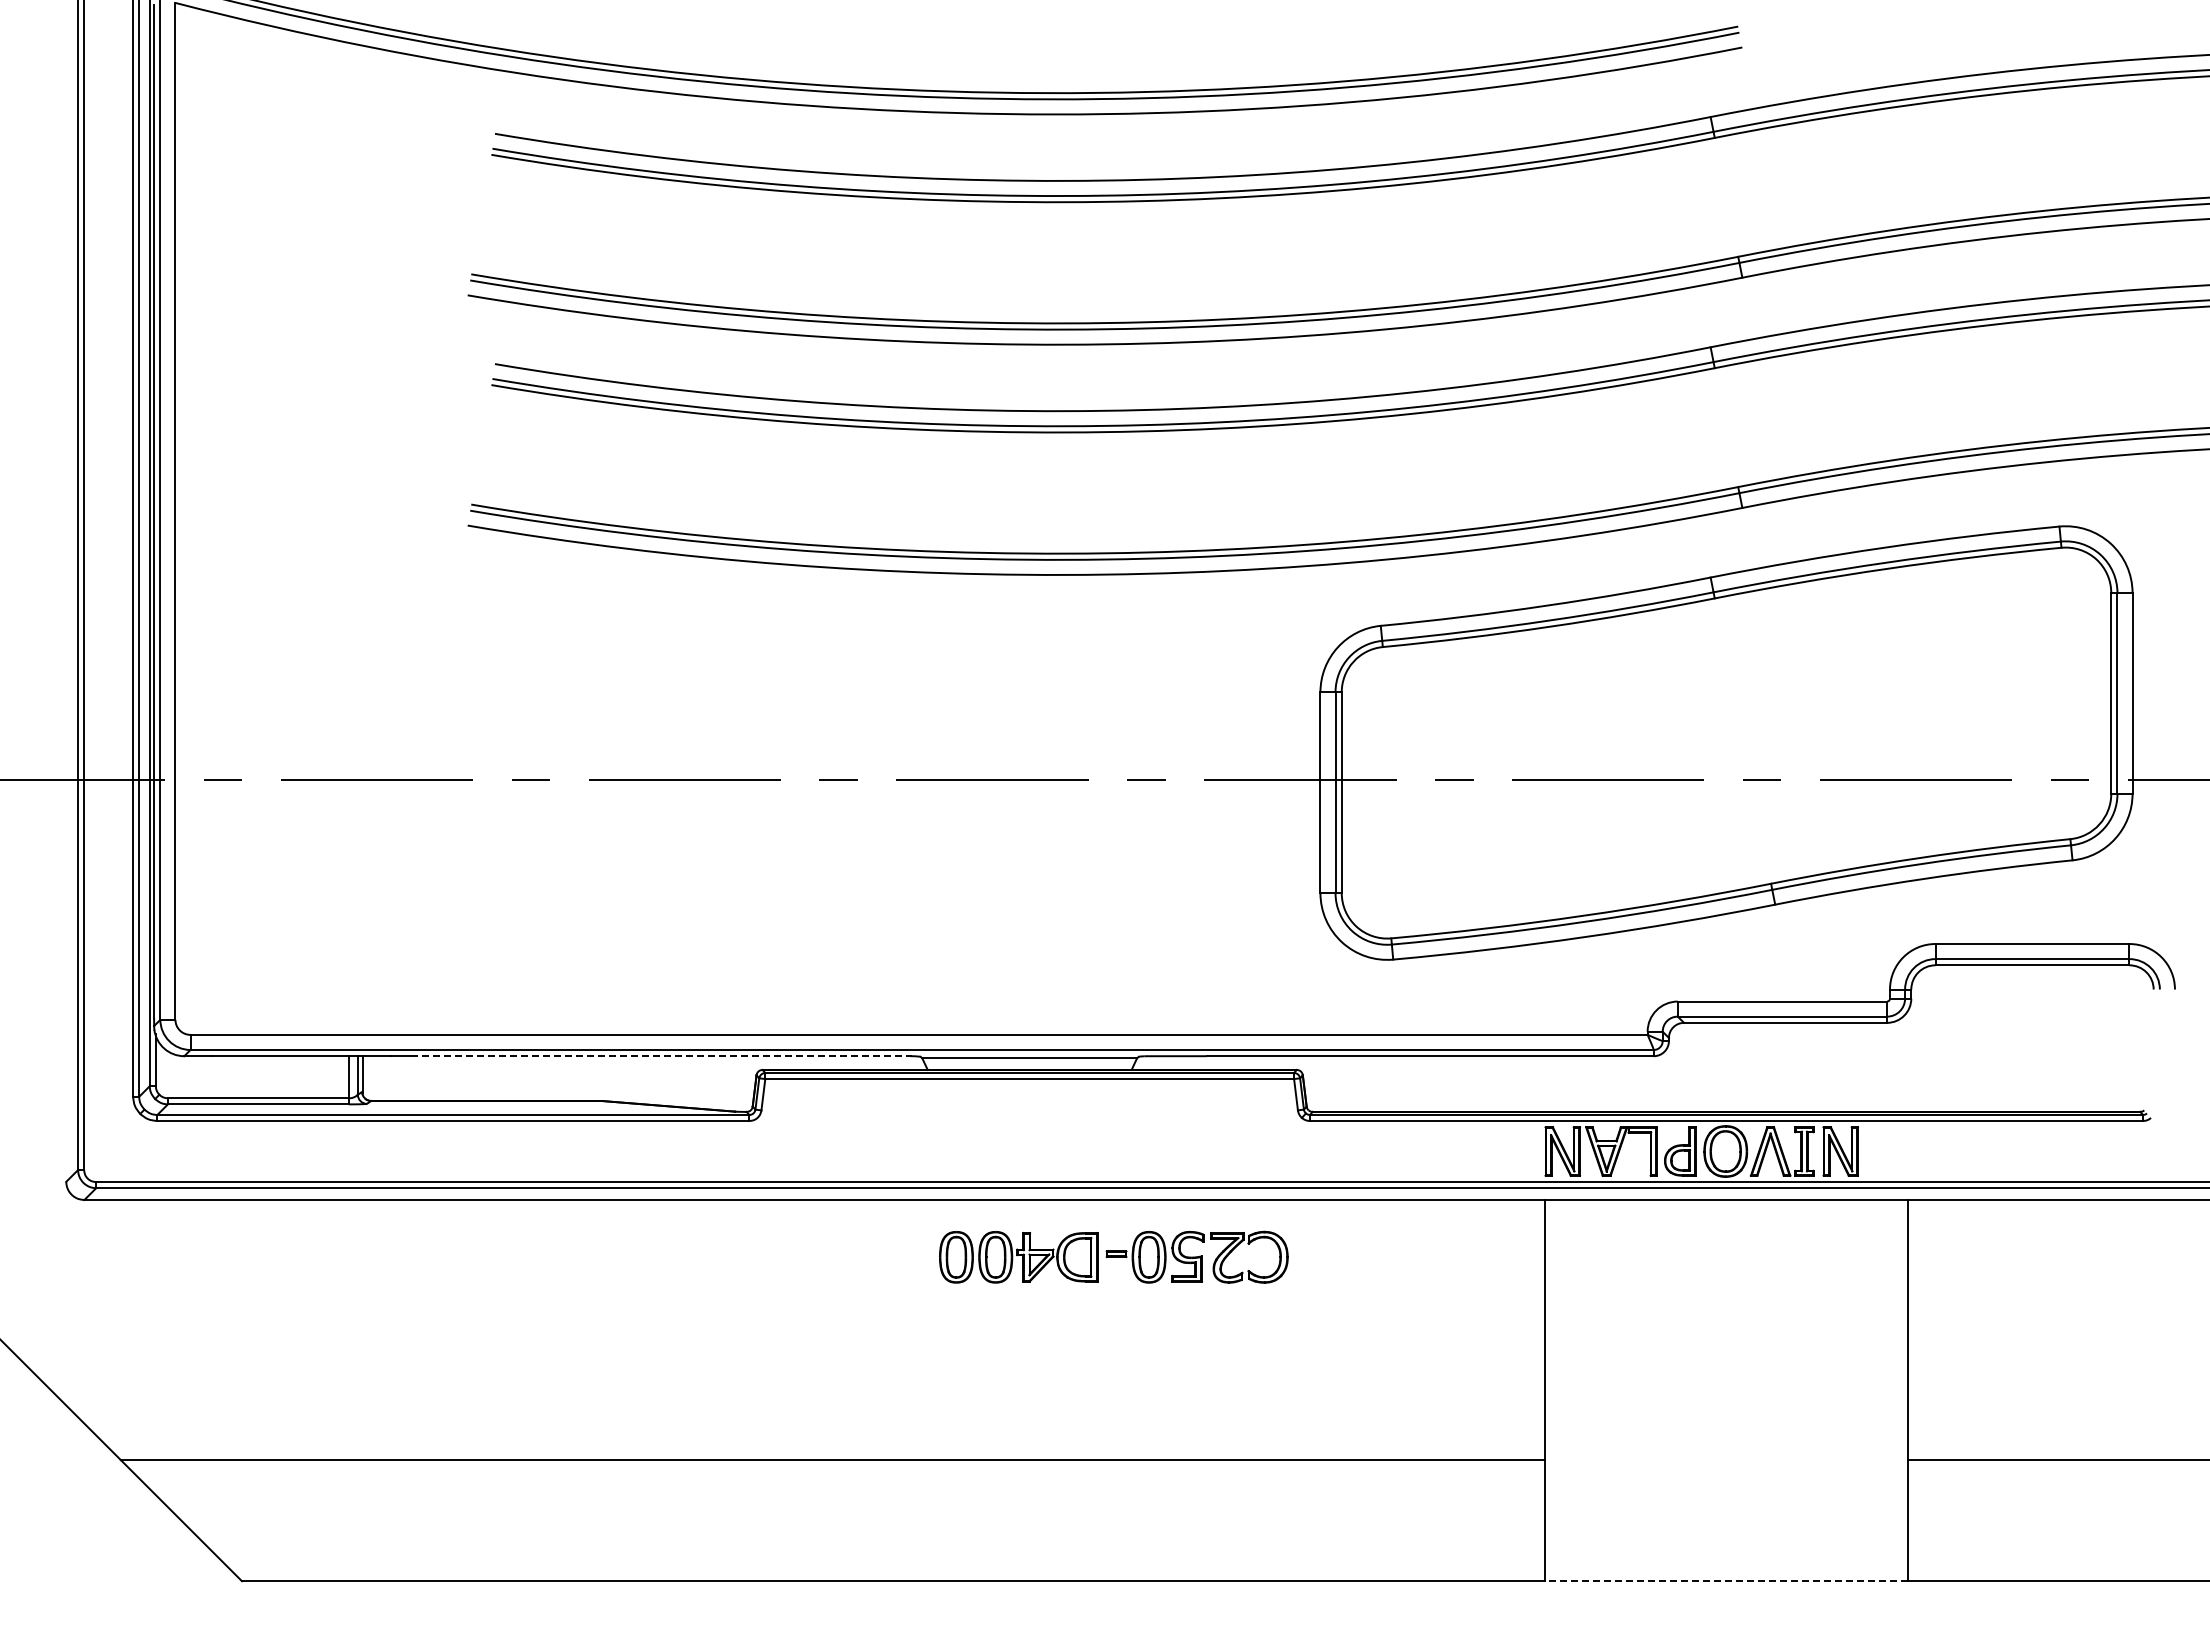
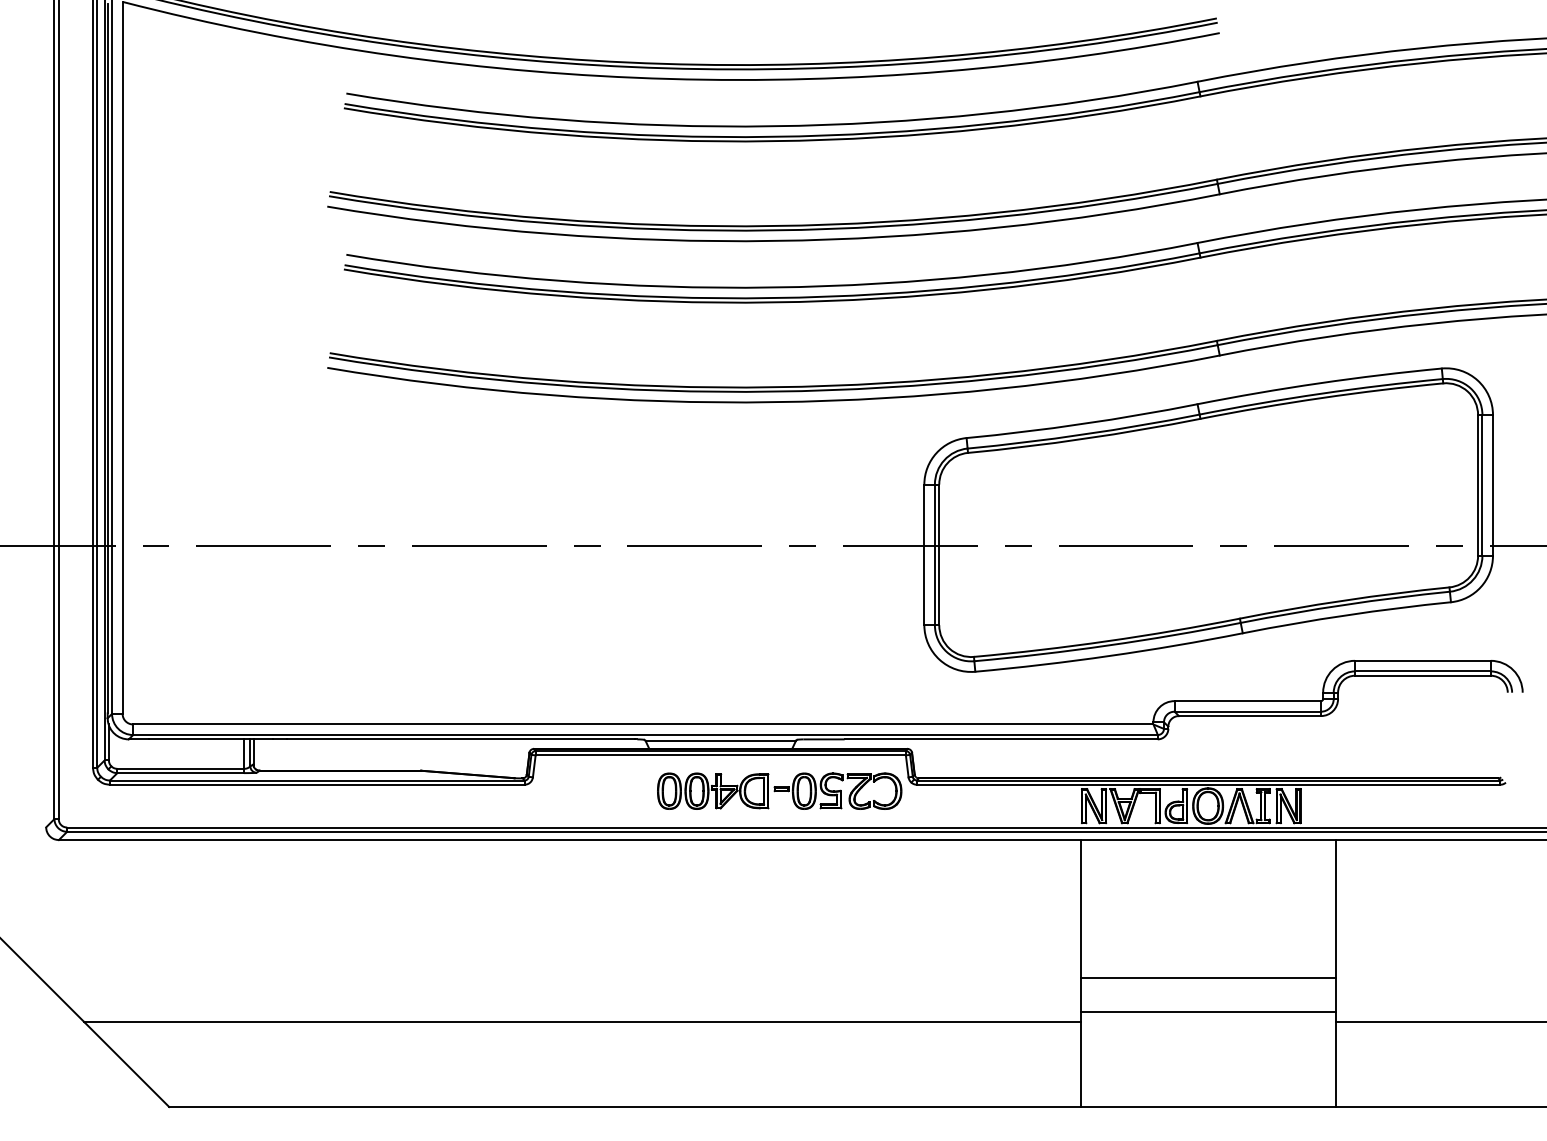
line: (659, 1056) -> (461, 739), dashed -> solid
part: (1113, 1256) -> (779, 790), moved
line: (1726, 1396) -> (1208, 977), added
line: (1726, 1444) -> (1208, 1011), added
line: (1726, 1581) -> (1208, 1107), dashed -> solid

